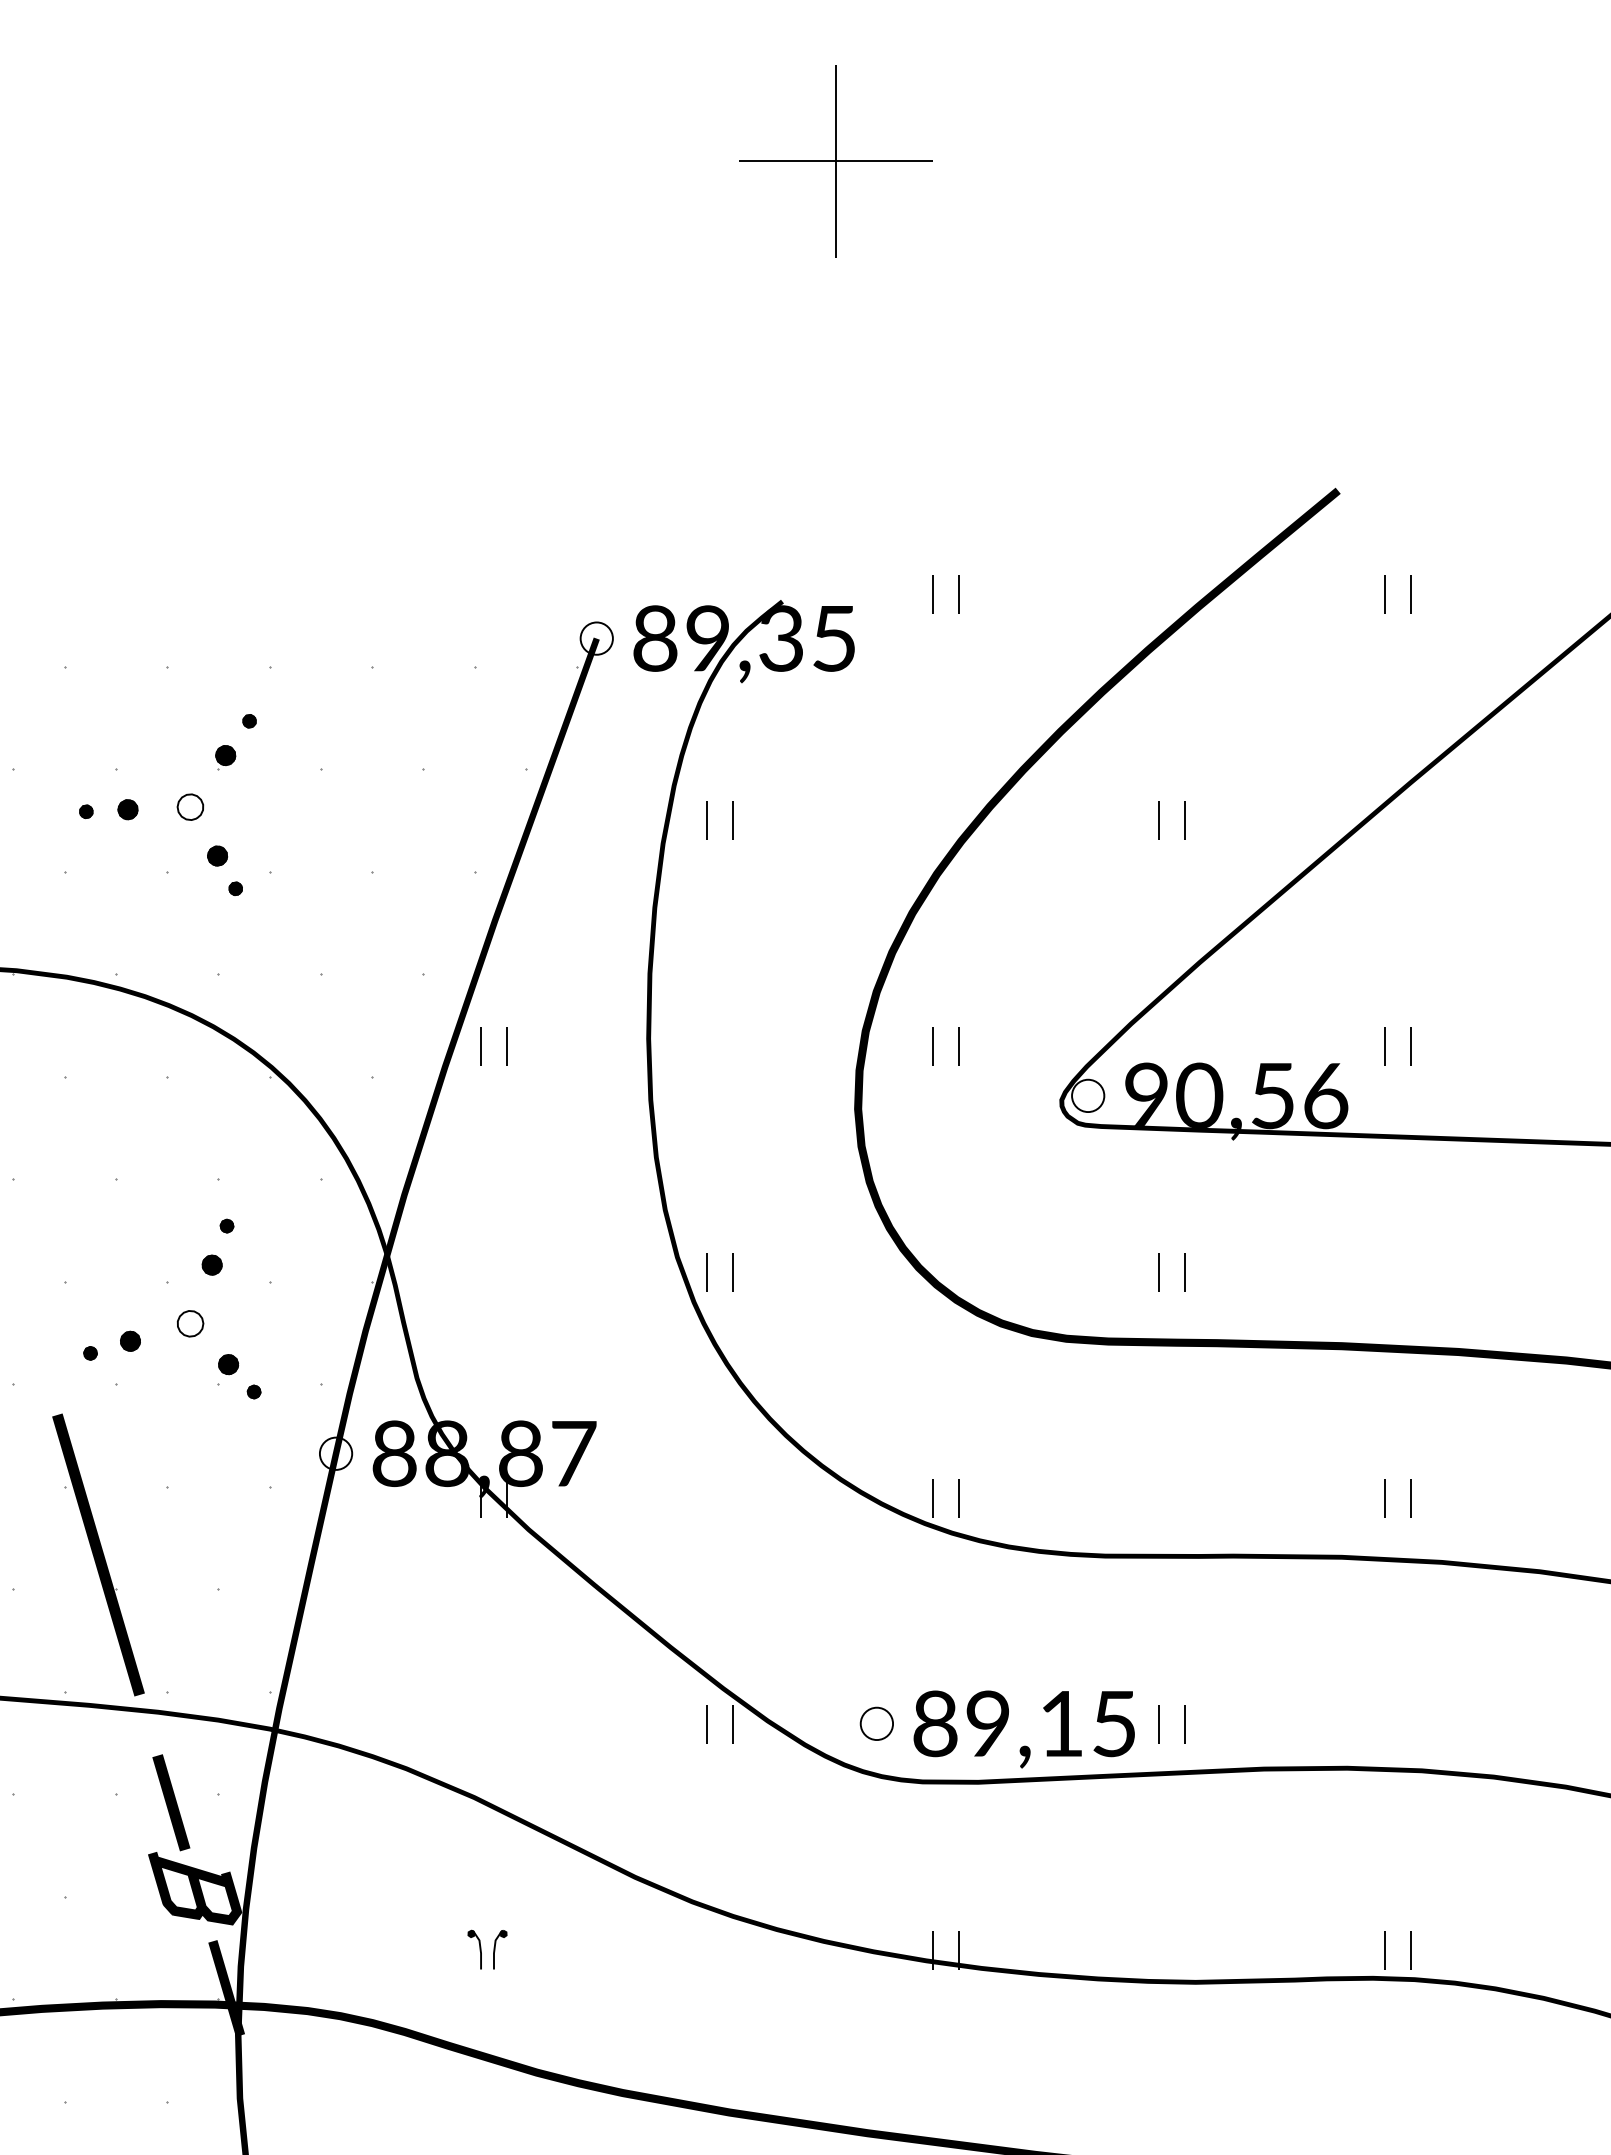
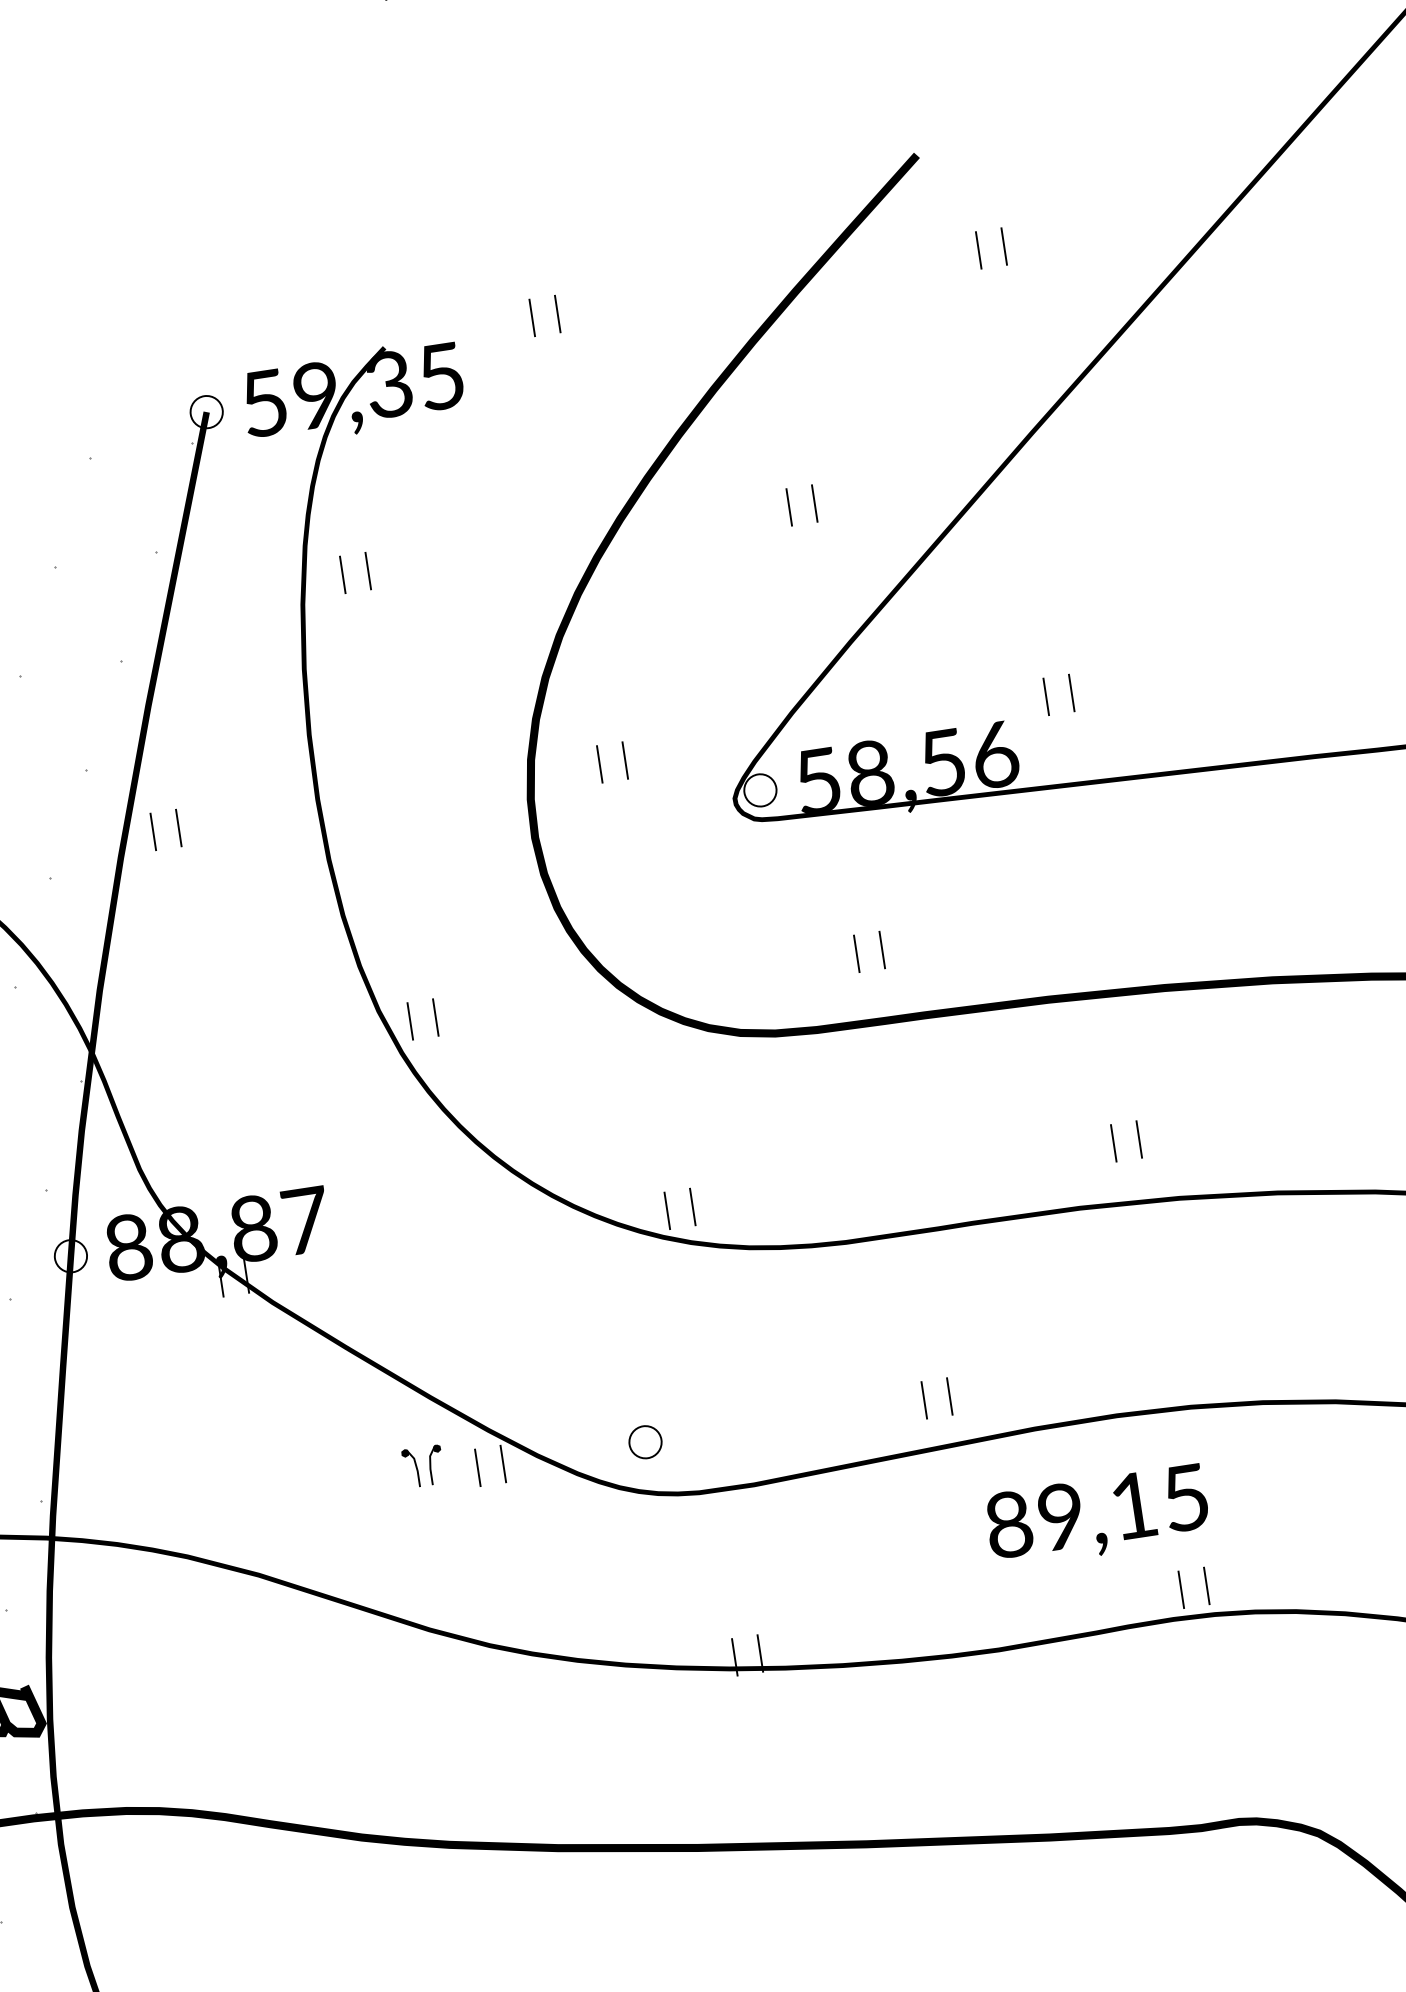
text: (655, 638) -> (264, 403), 89,35 -> 59,35
text: (1174, 1094) -> (845, 776), 90,56 -> 58,56
text: (1023, 1729) -> (1096, 1517), moved
part: (487, 1949) -> (423, 1466), moved
fill: (226, 1987) -> (42, 1799), removed

